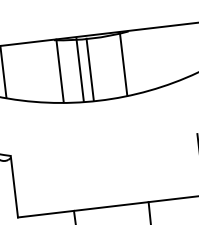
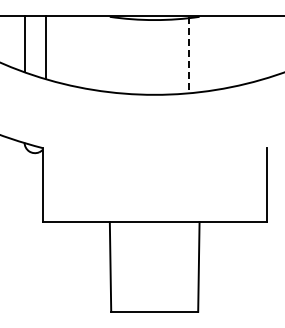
line: (123, 64) -> (189, 55), solid -> dashed
line: (79, 69) -> (136, 55), removed
line: (89, 69) -> (148, 56), removed
line: (59, 70) -> (112, 53), removed

